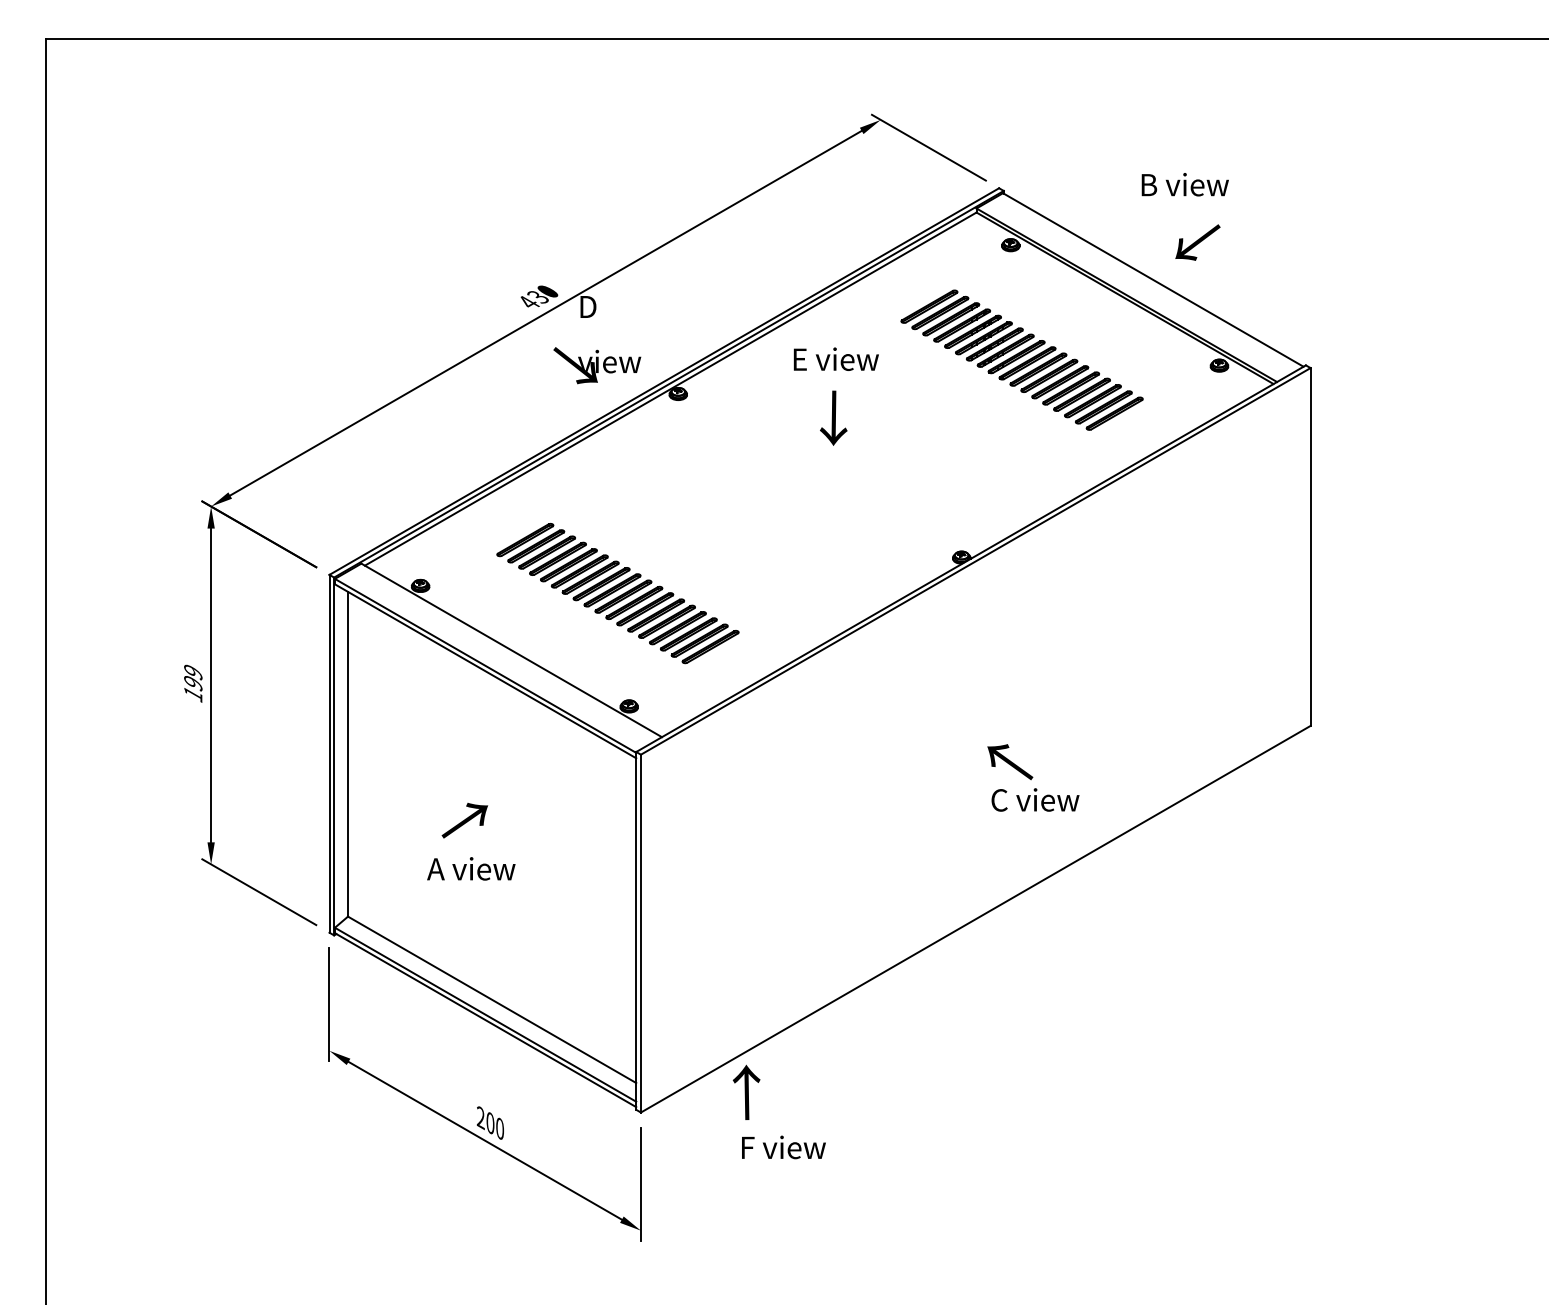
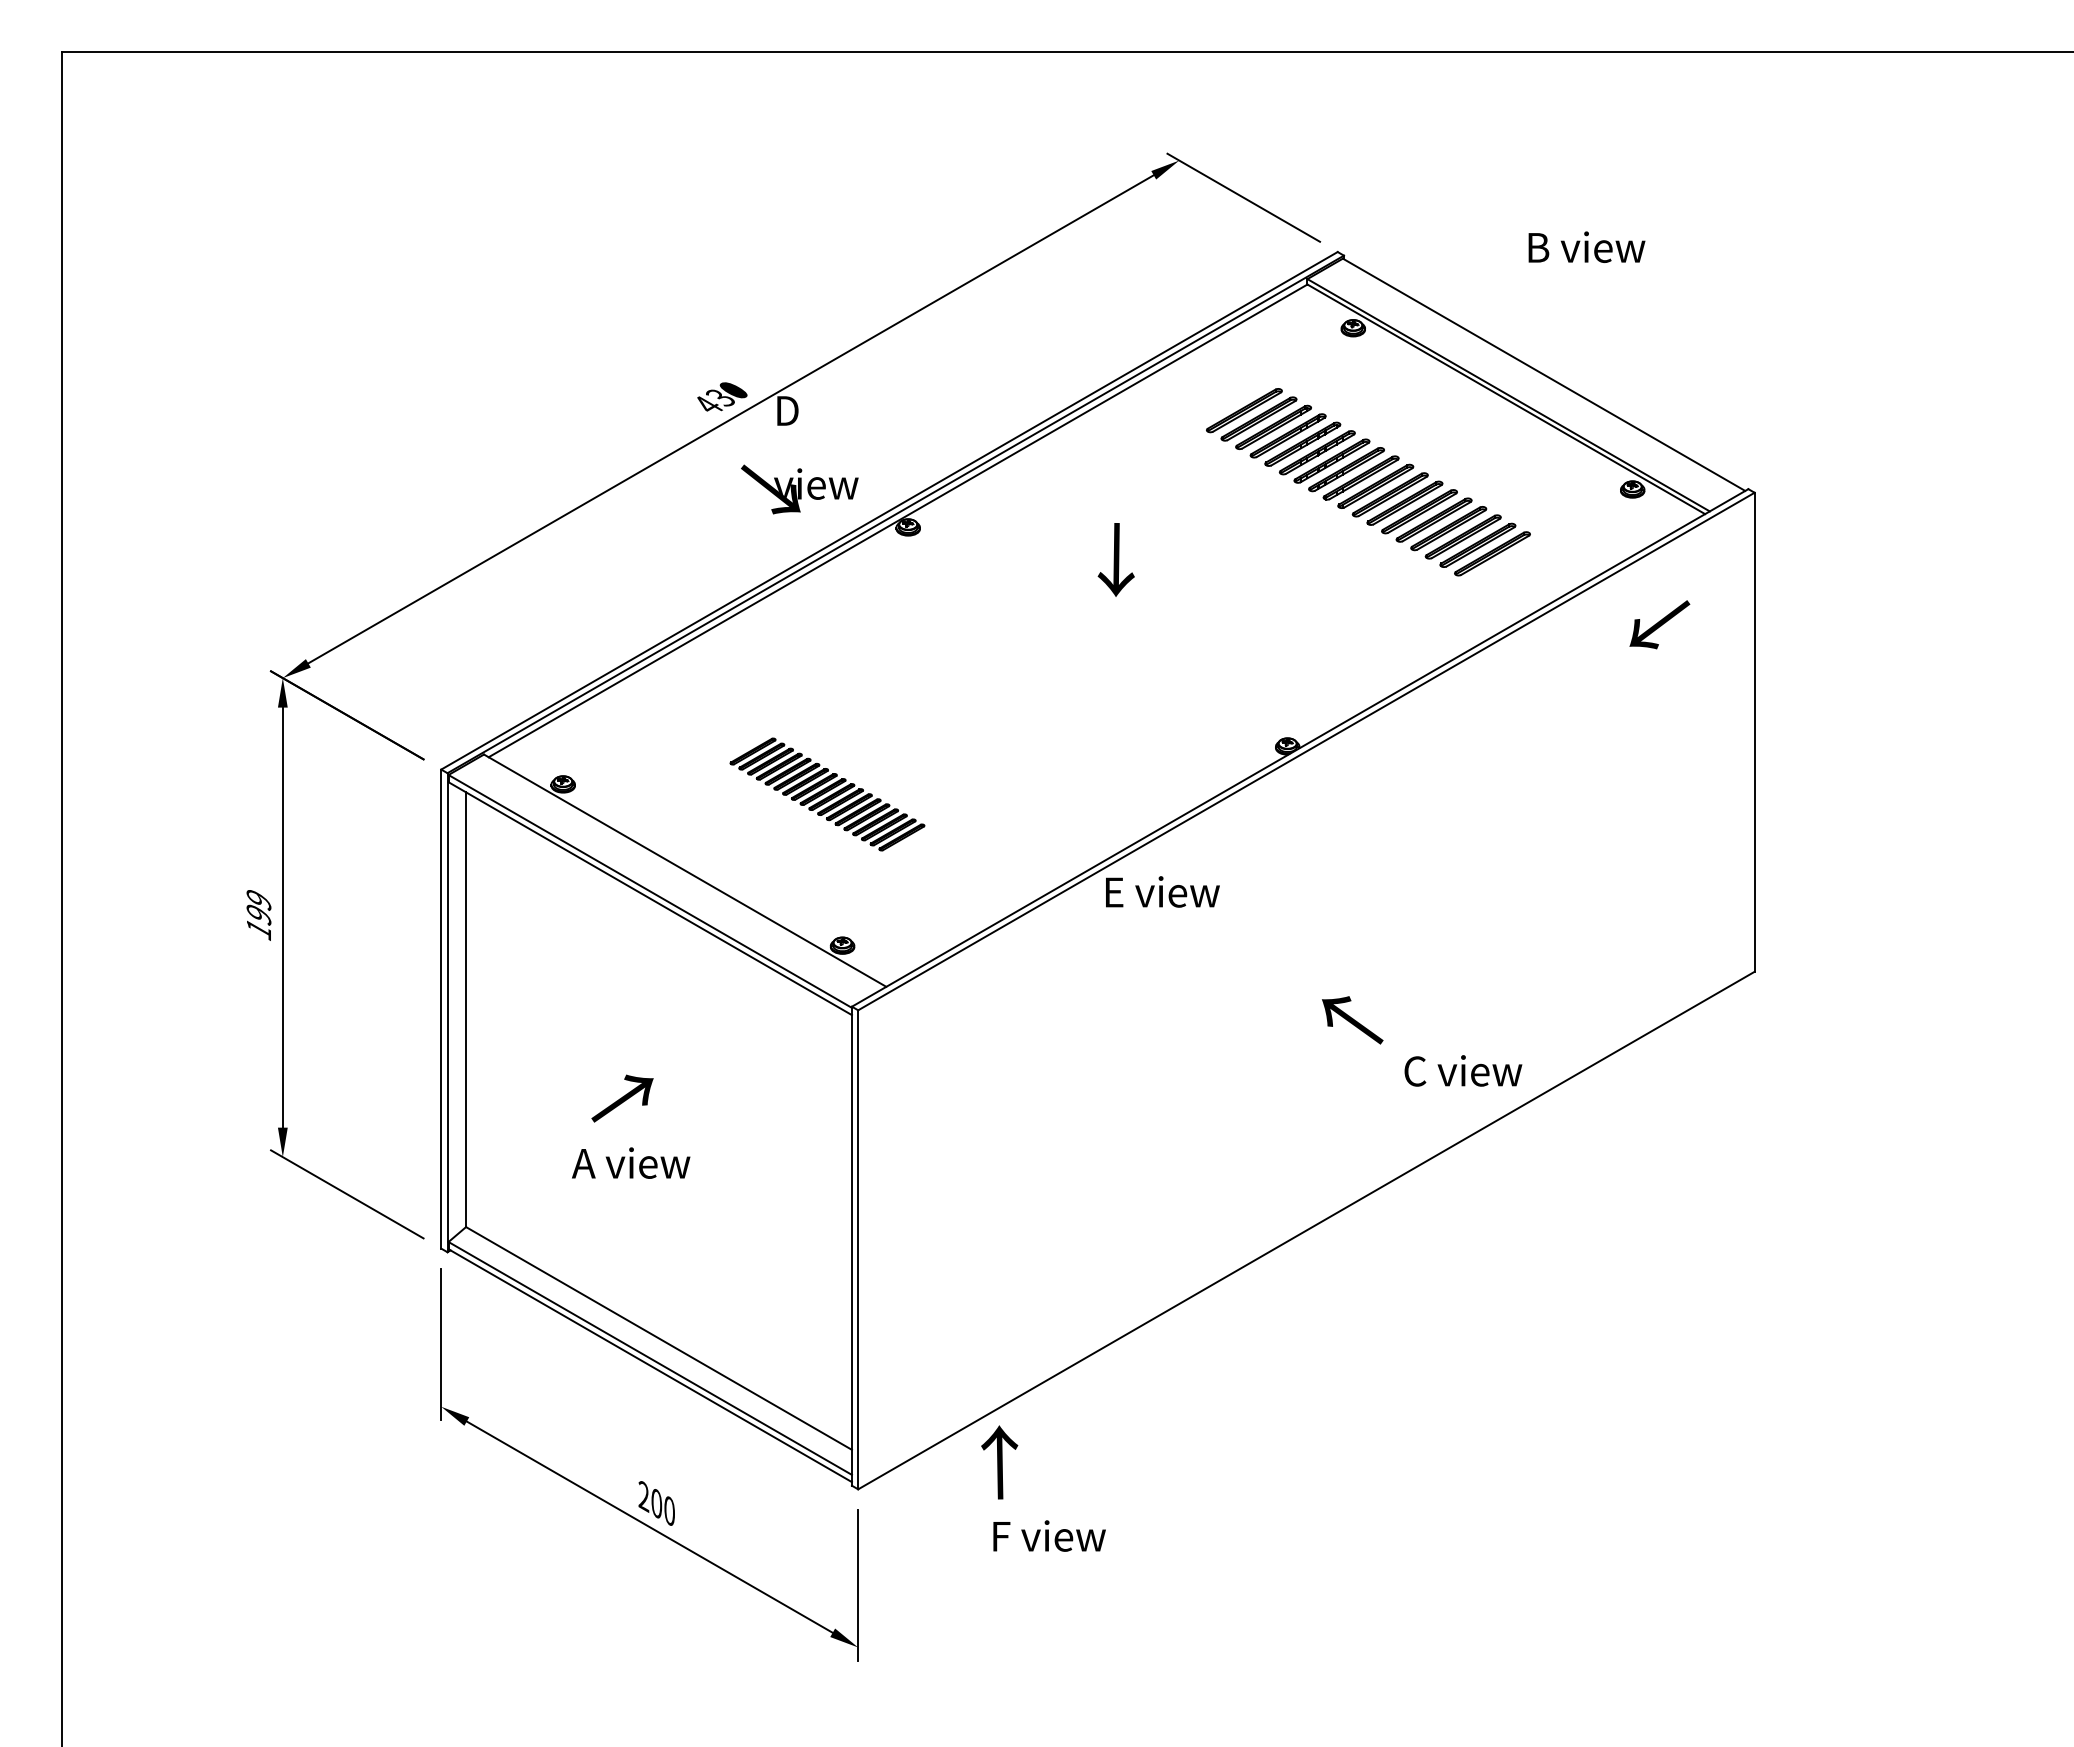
text: (1197, 242) -> (1659, 624), moved
text: (836, 358) -> (1162, 891), moved
part: (618, 593) -> (827, 794), size x0.6
text: (1035, 799) -> (1463, 1070), moved

